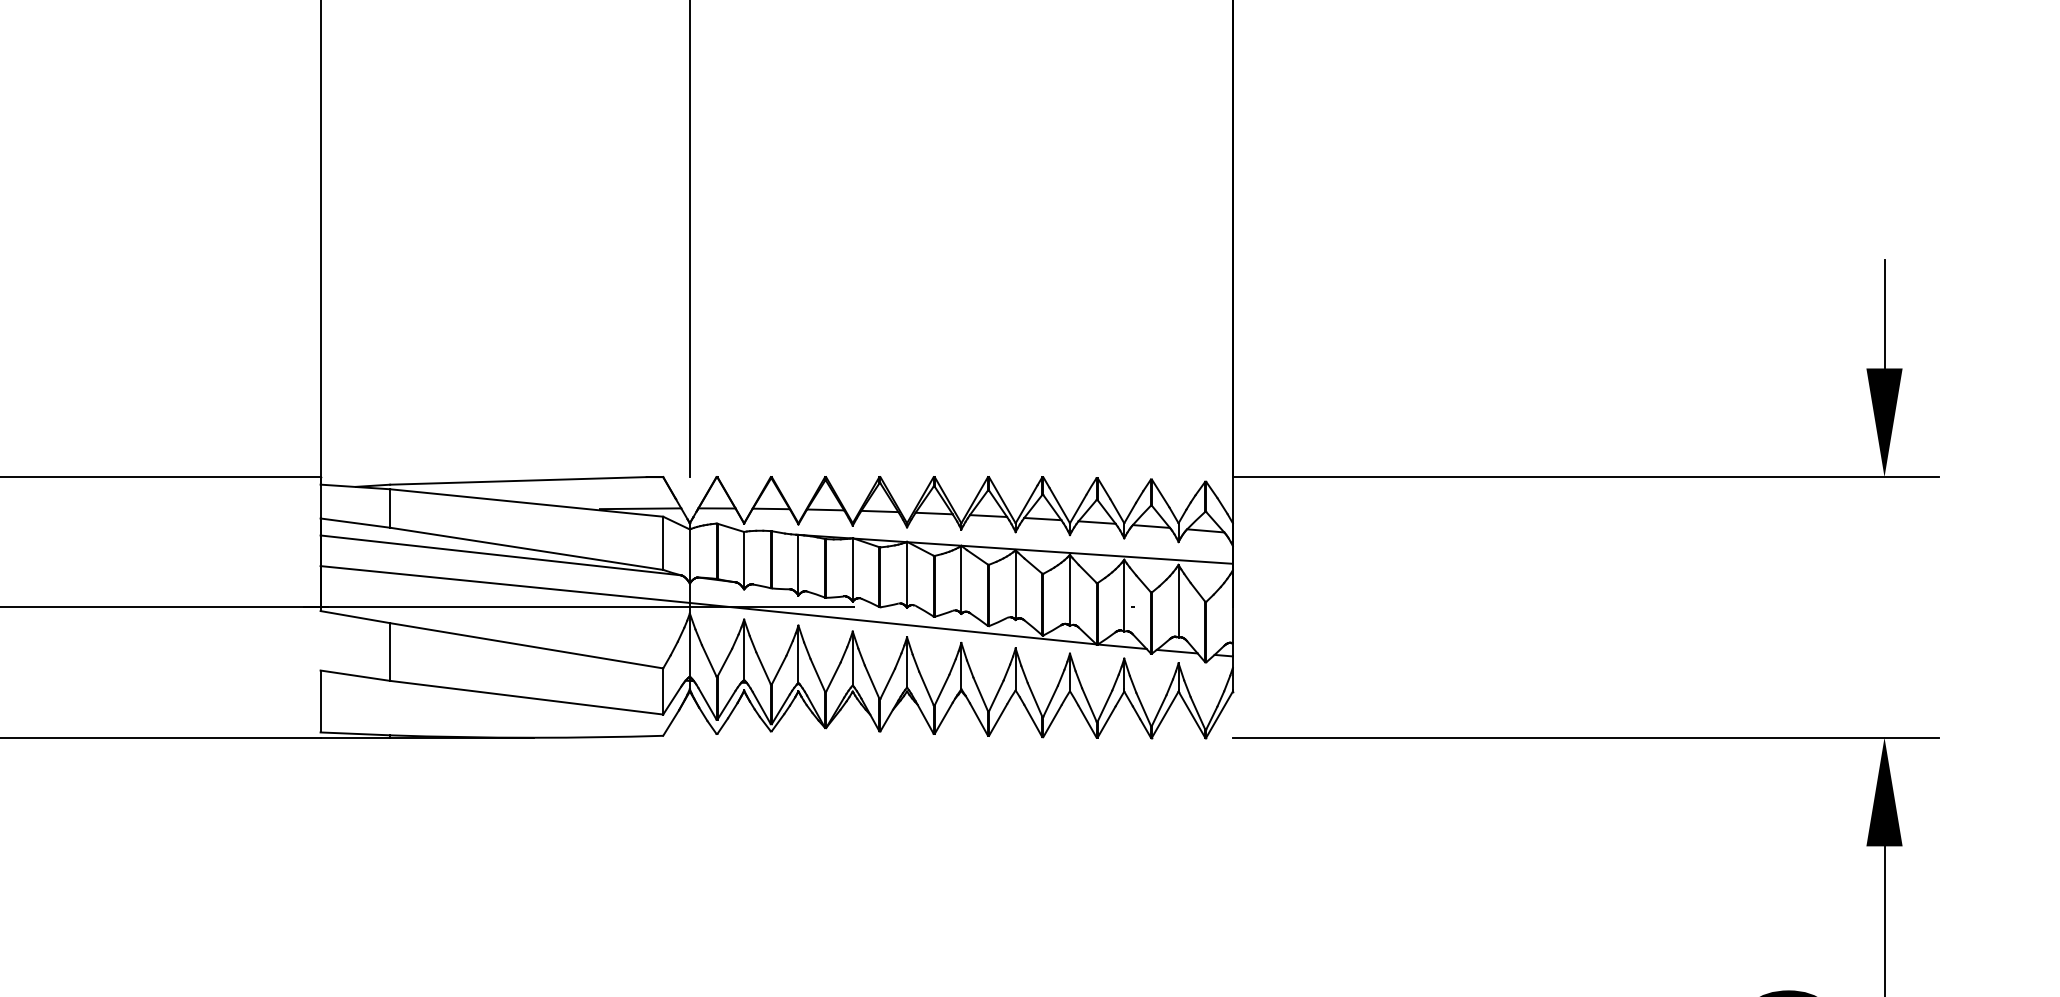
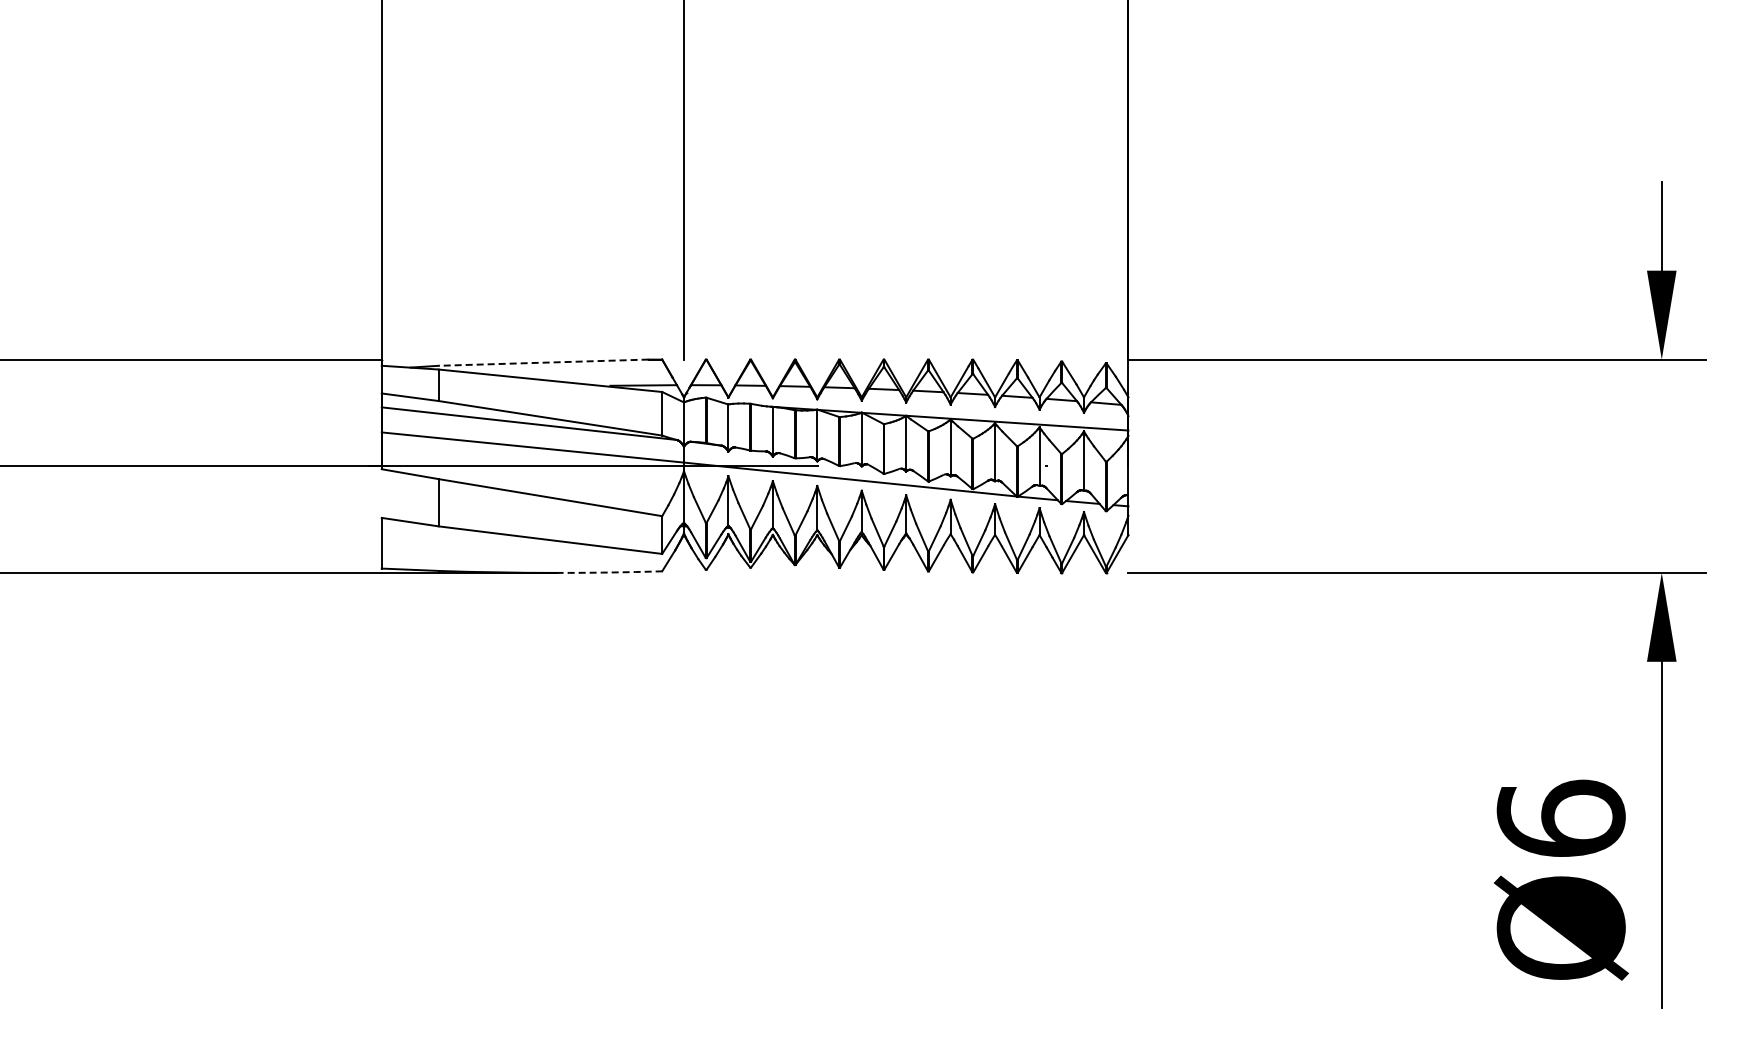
line: (518, 480) -> (543, 362), solid -> dashed
arc: (598, 737) -> (609, 572), solid -> dashed

